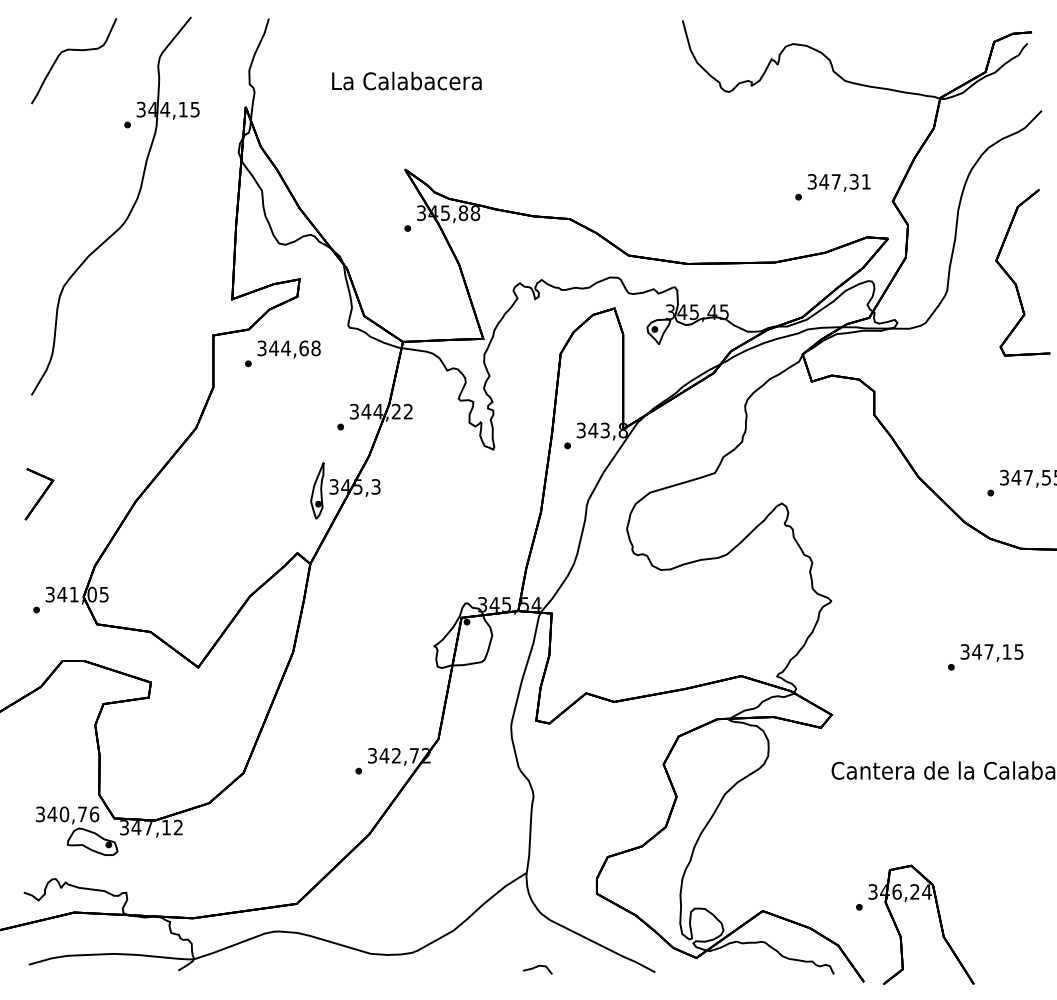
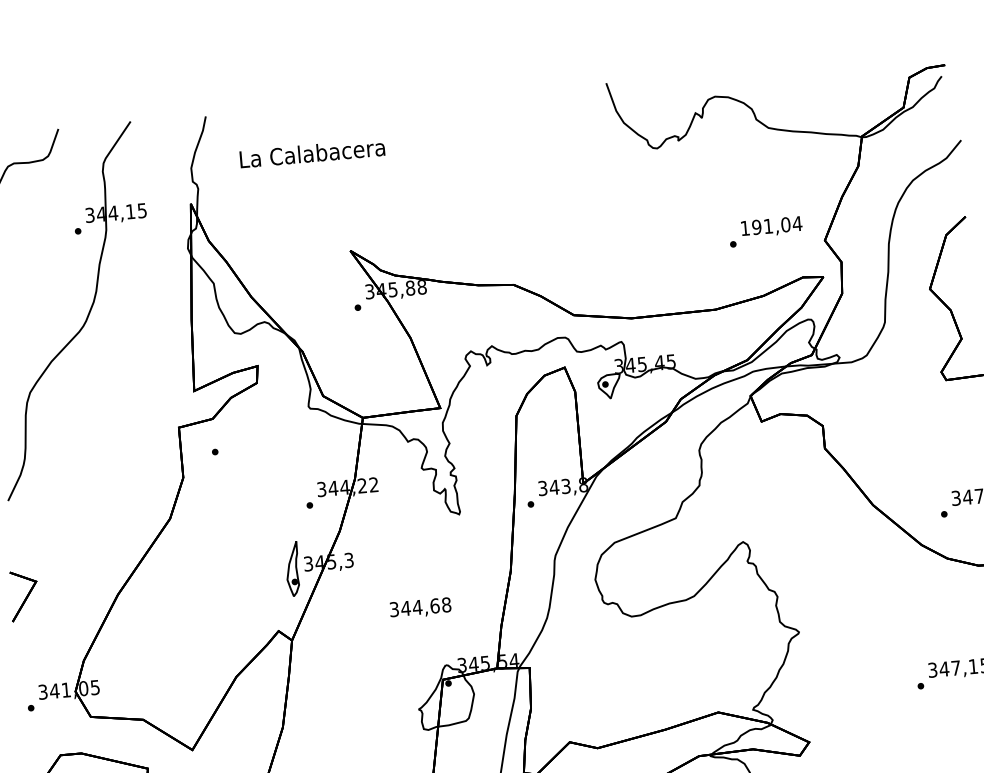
text: (406, 80) -> (311, 152), moved
text: (839, 181) -> (771, 225), 347,31 -> 191,04
text: (288, 349) -> (420, 608), moved

